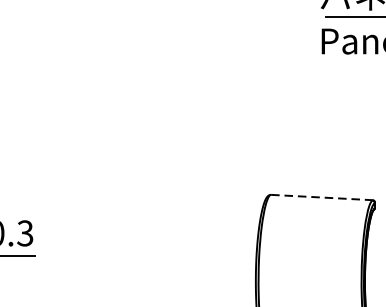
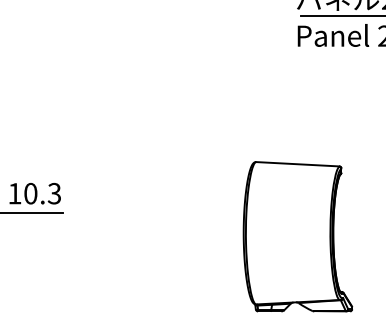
line: (321, 197) -> (297, 164), dashed -> solid

